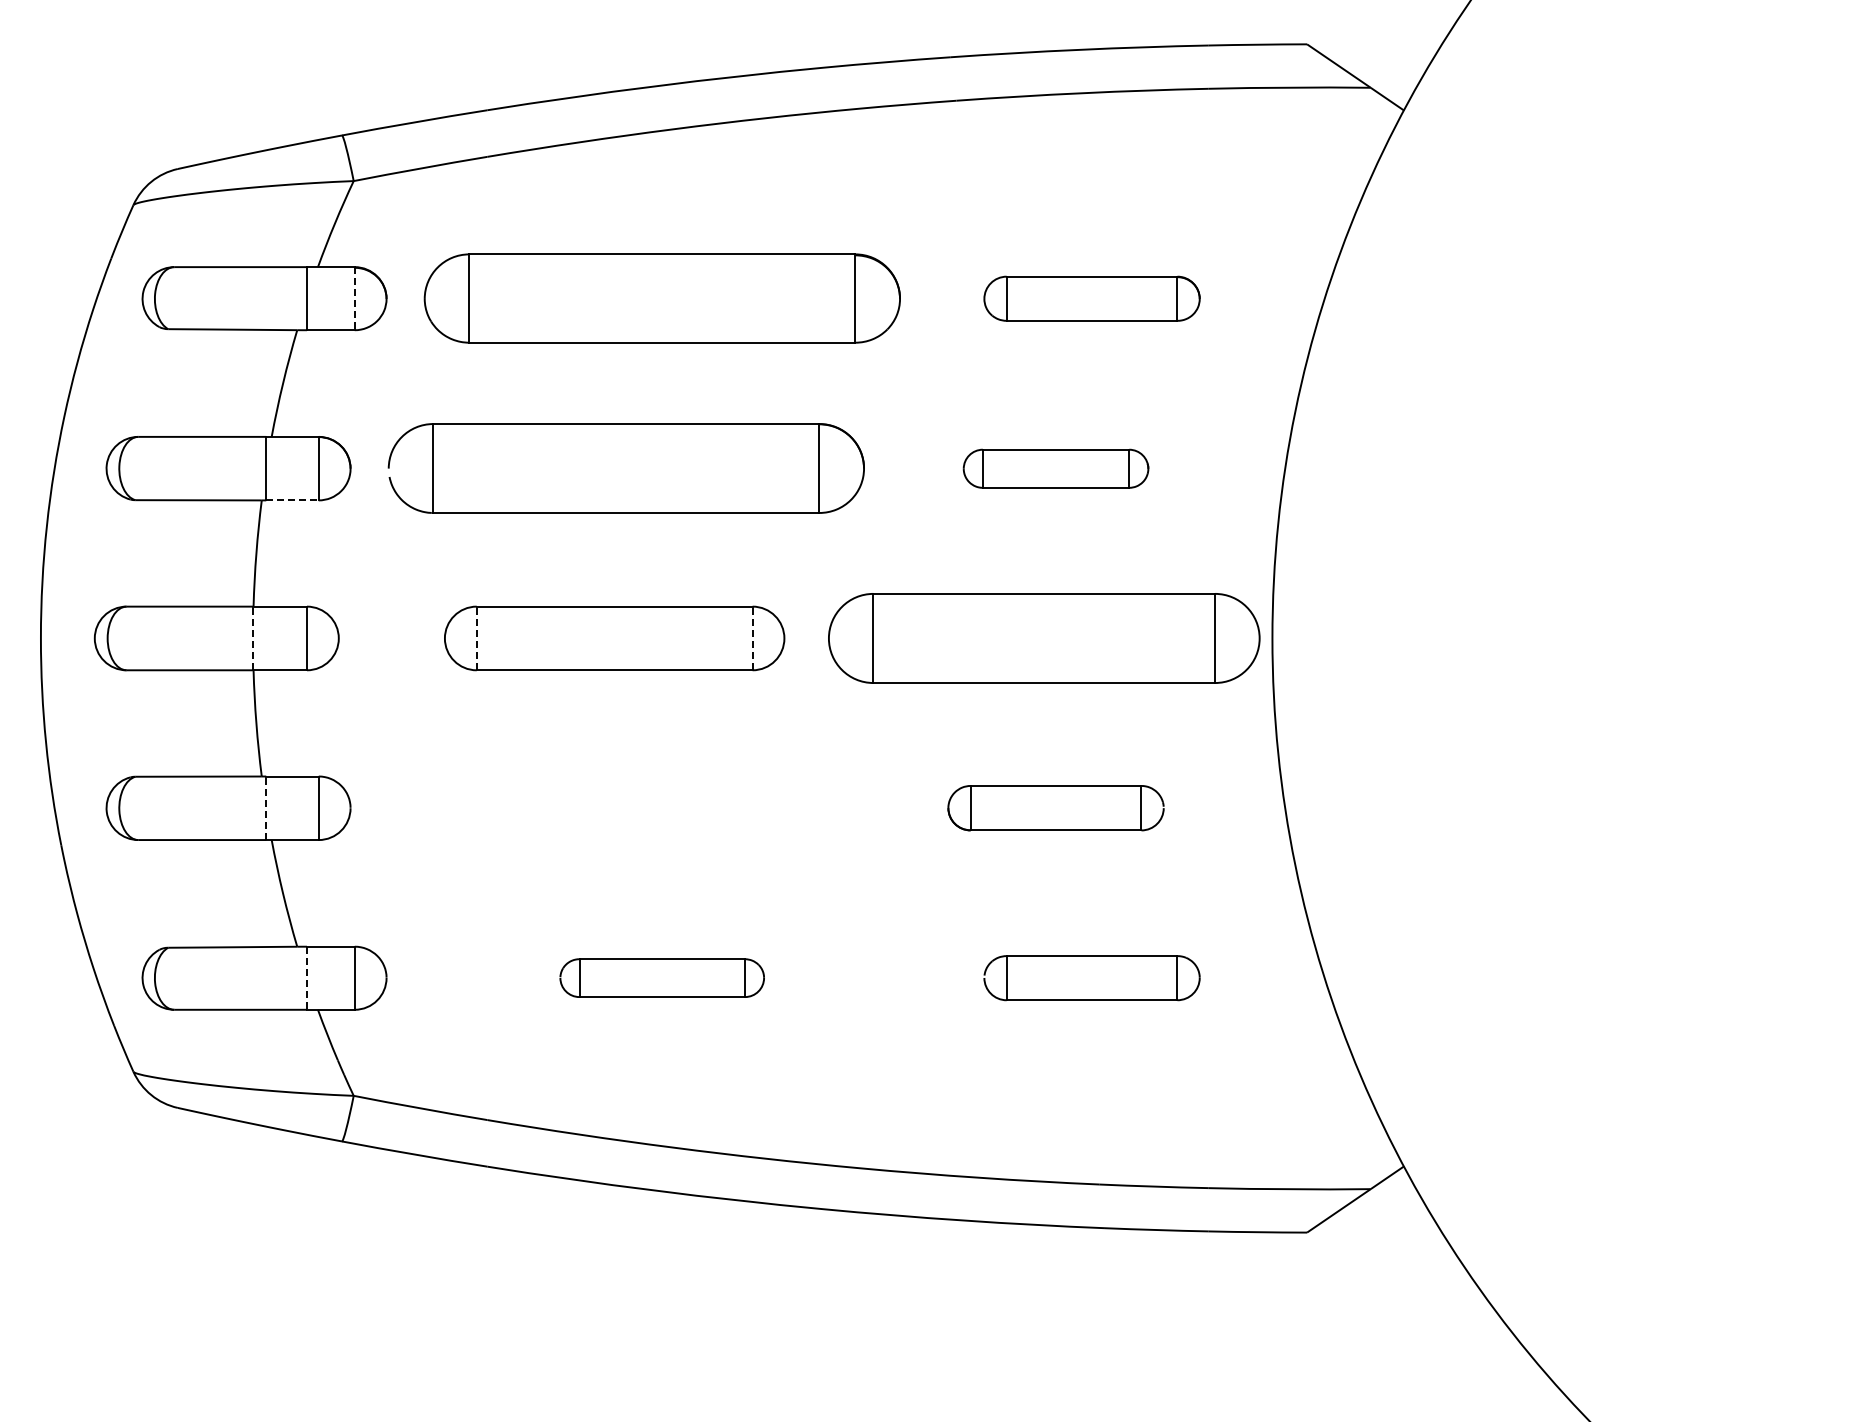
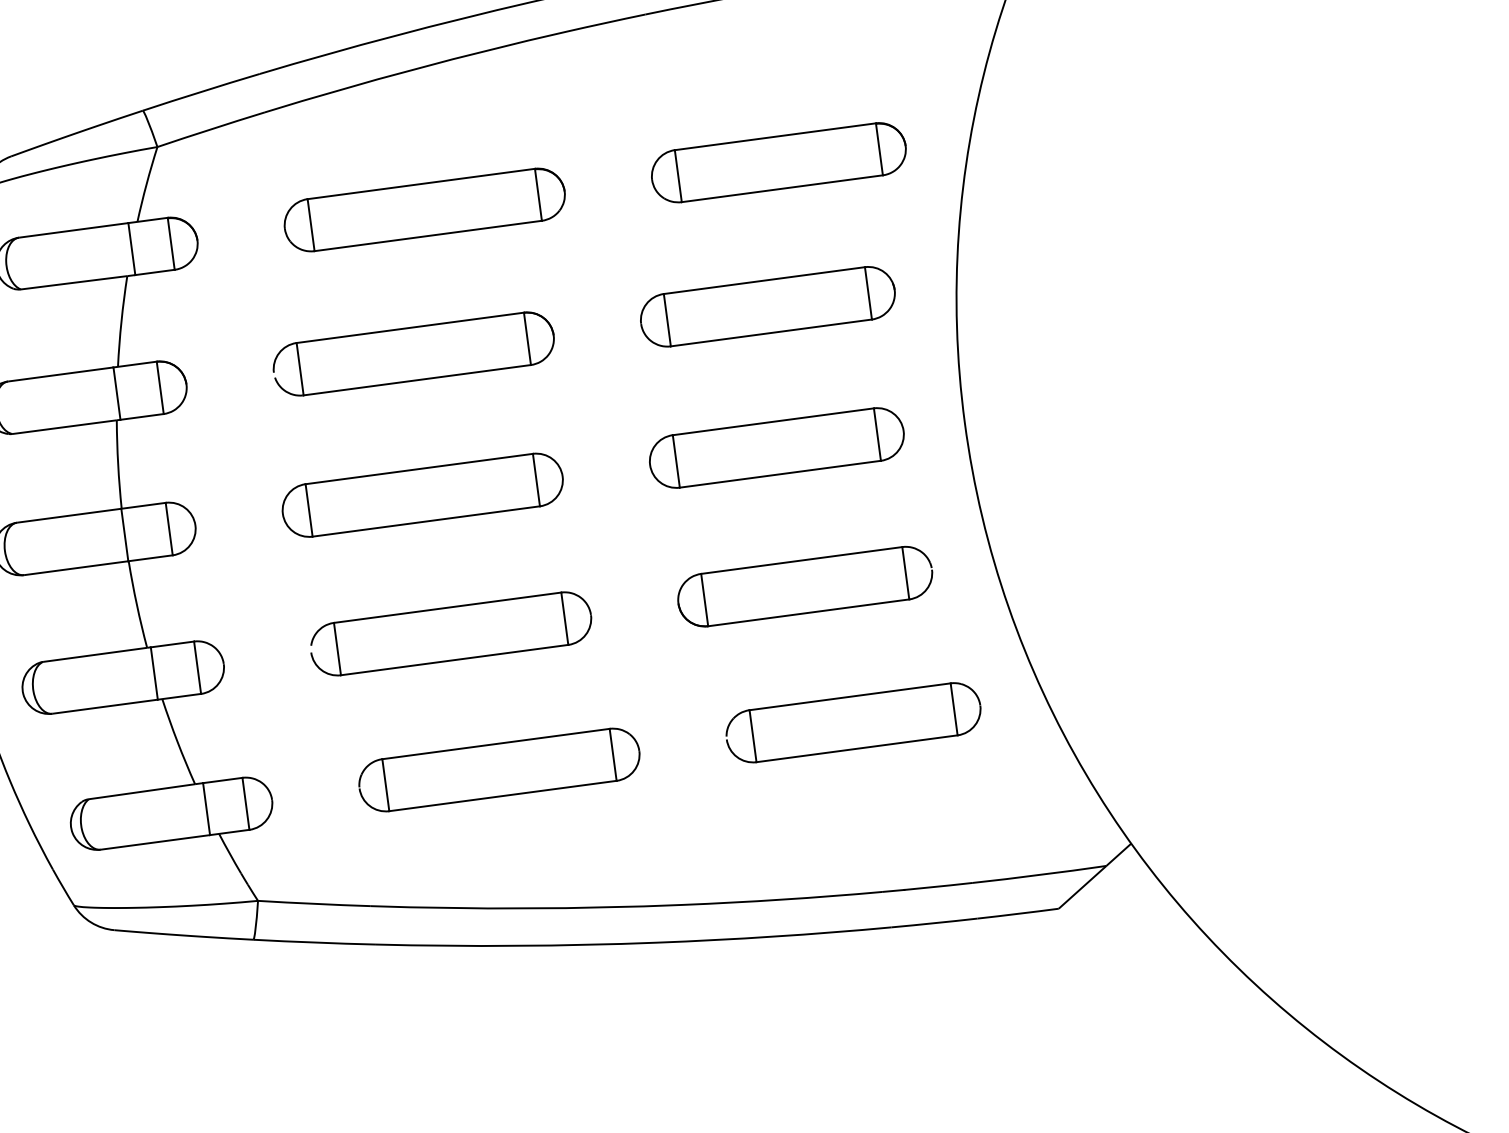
line: (354, 298) -> (171, 243), dashed -> solid
part: (662, 298) -> (424, 209), size x0.71
part: (1091, 298) -> (778, 162), size x1.43
part: (626, 468) -> (413, 353), size x0.71
part: (1055, 468) -> (767, 306), size x1.67
line: (293, 500) -> (142, 416), dashed -> solid
line: (253, 638) -> (125, 535), dashed -> solid
line: (476, 638) -> (308, 510), dashed -> solid
line: (752, 638) -> (536, 480), dashed -> solid
part: (1044, 638) -> (777, 448), size x0.71
part: (625, 807) -> (450, 633), added
part: (1055, 807) -> (804, 586), size x1.43
line: (266, 808) -> (154, 673), dashed -> solid
part: (661, 977) -> (498, 769), size x1.67
part: (1091, 977) -> (853, 722), size x1.43
line: (306, 978) -> (206, 809), dashed -> solid

